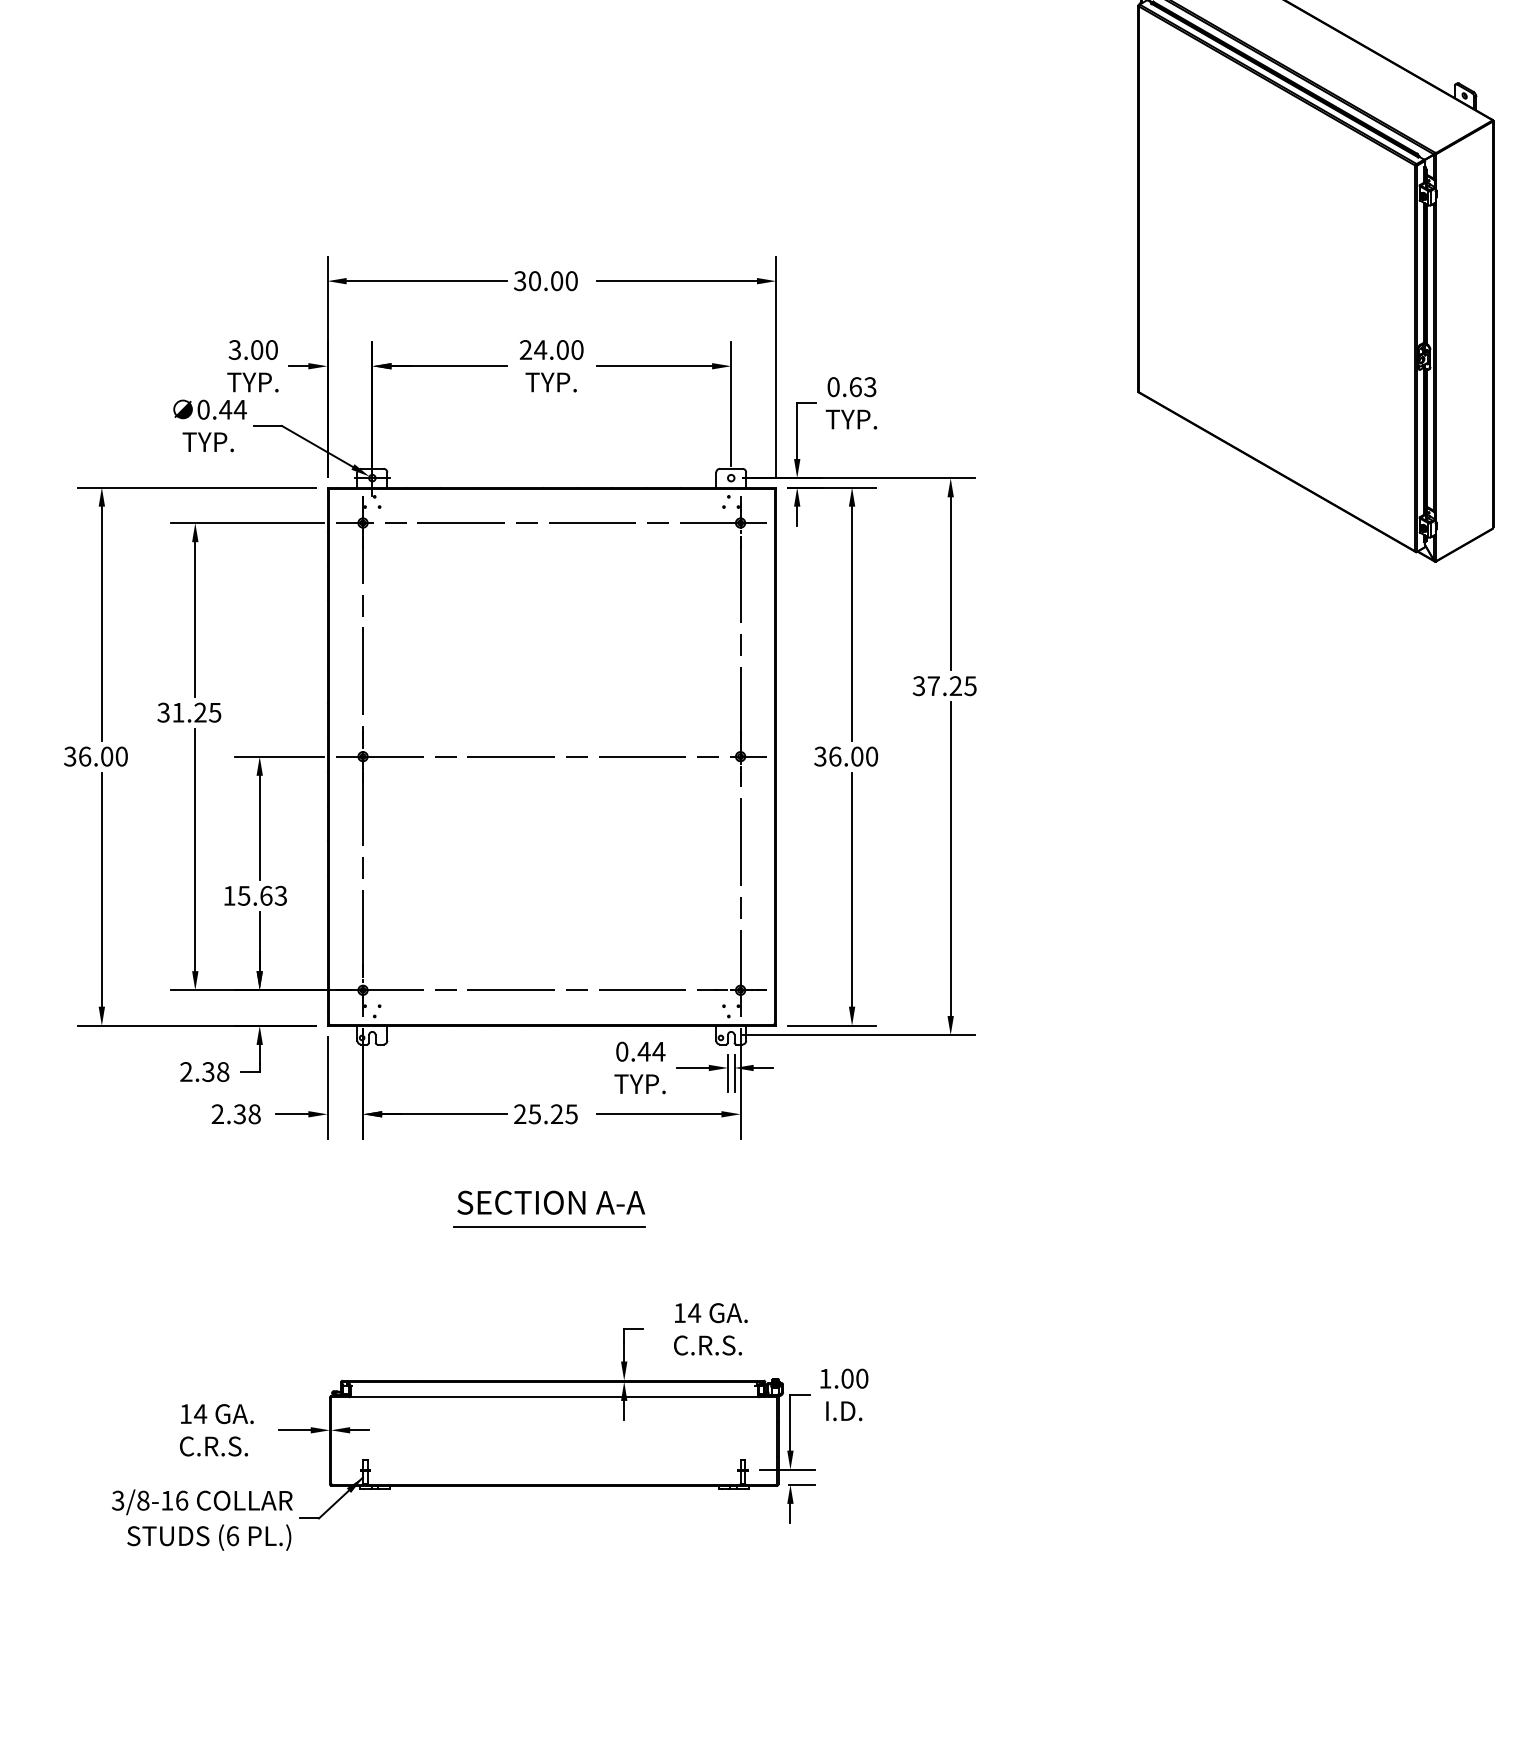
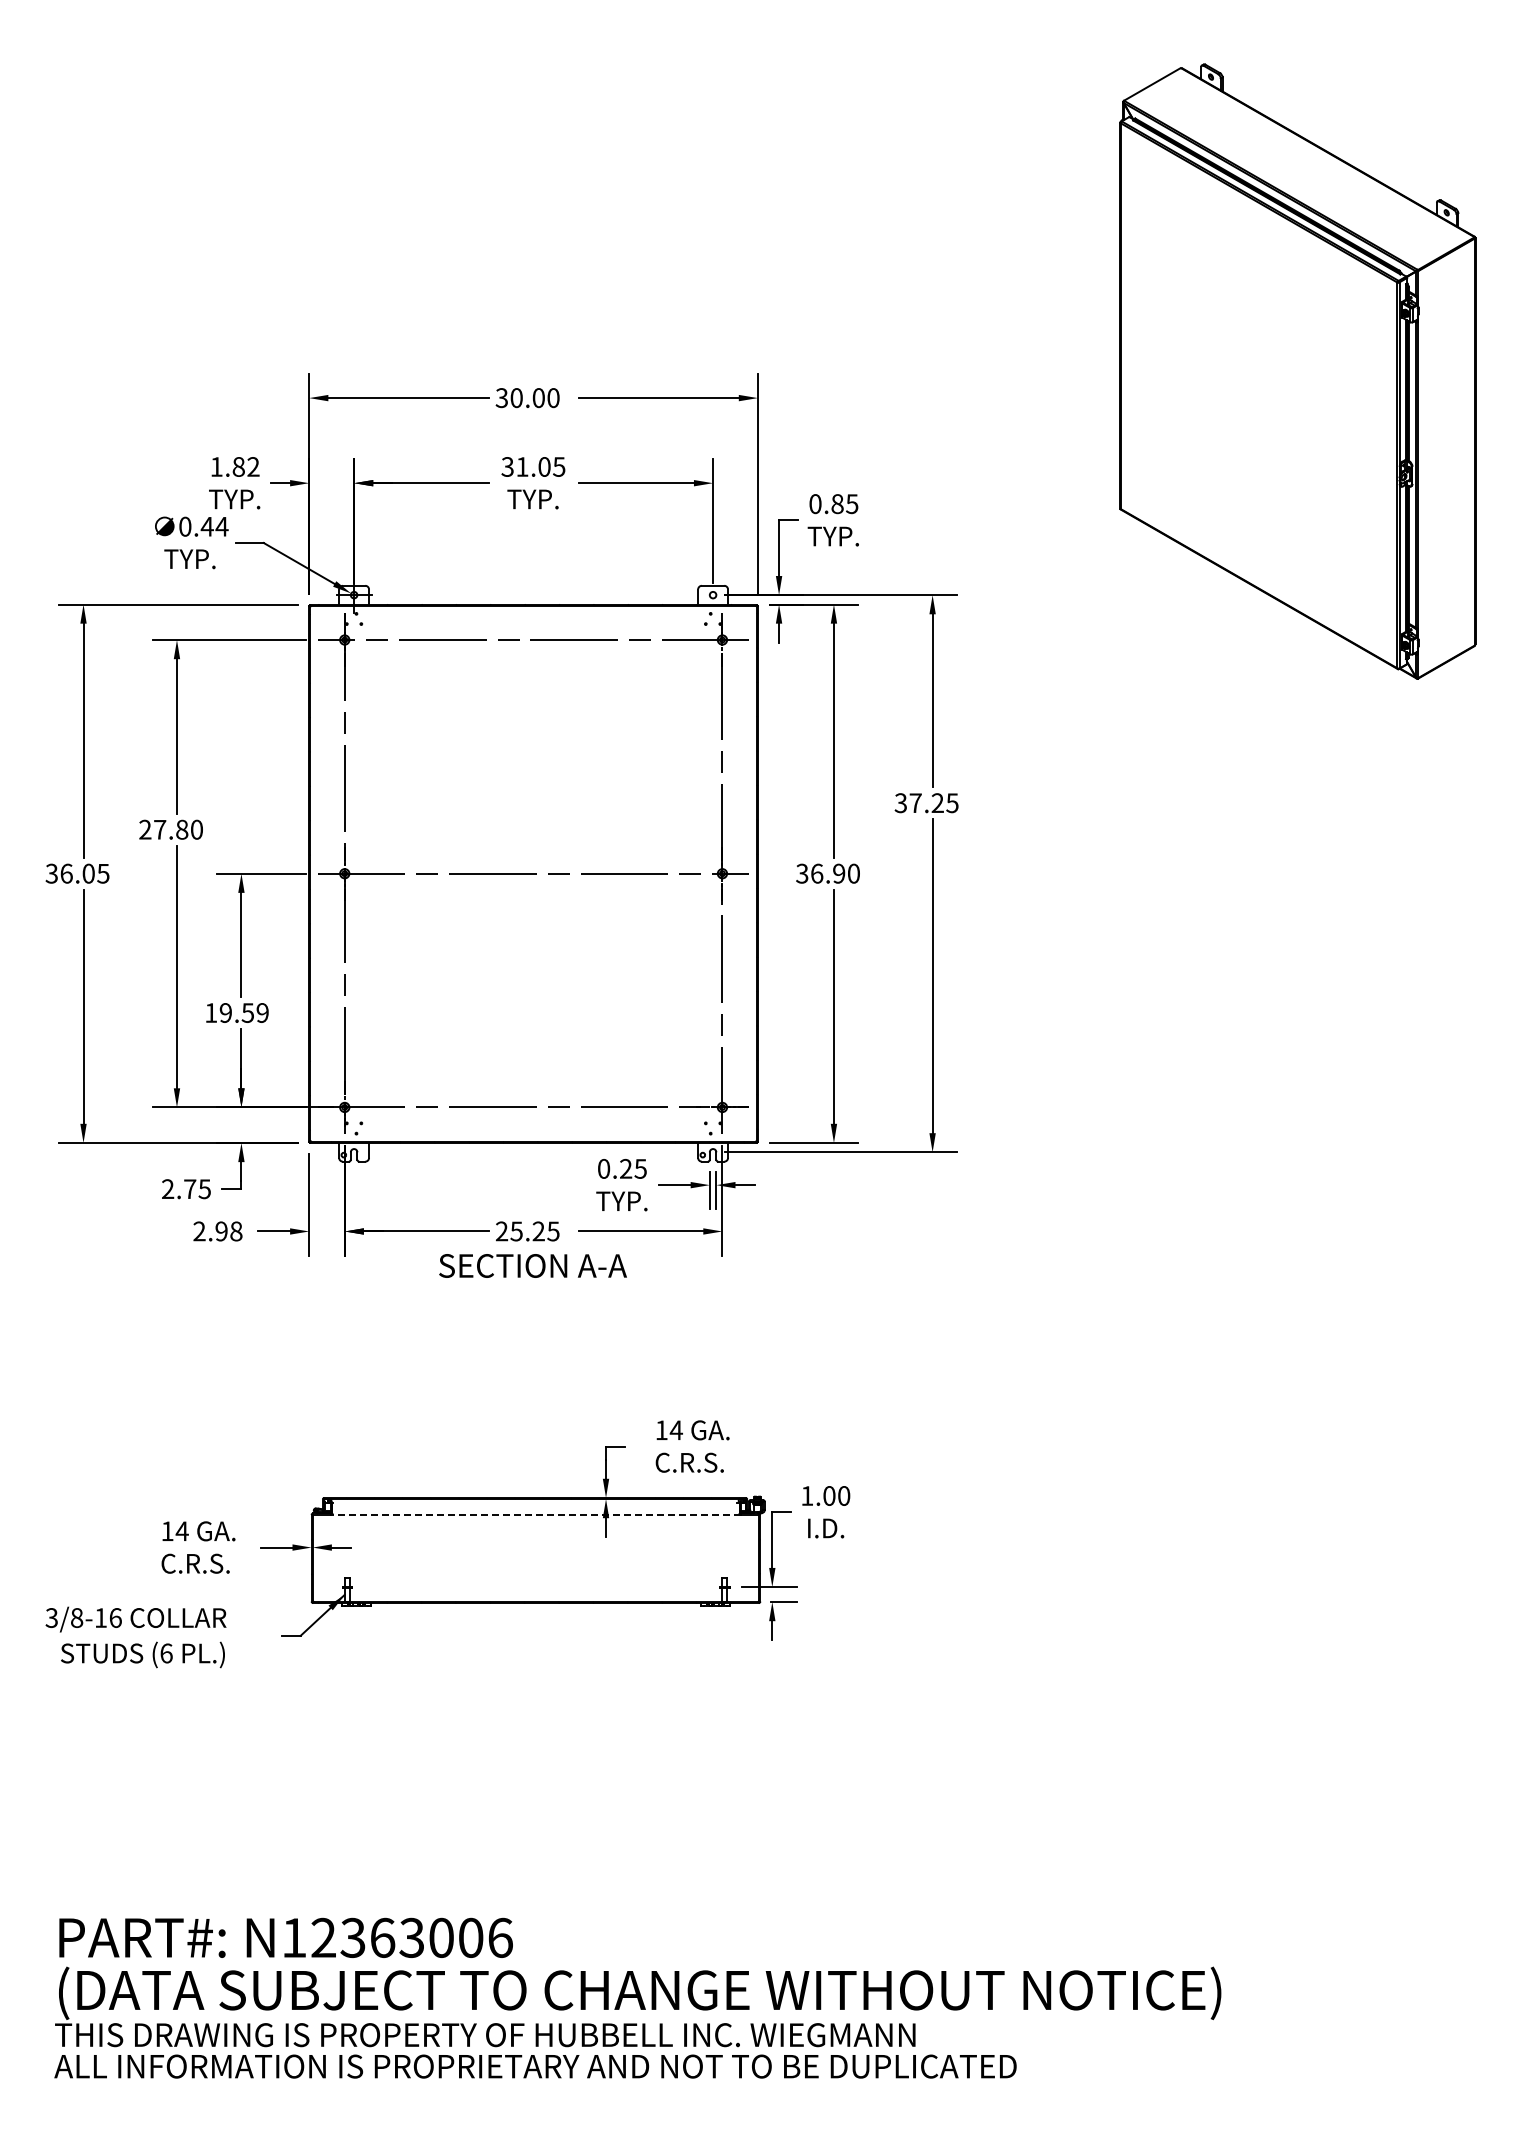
text: (252, 349) -> (234, 466), 3.00 -> 1.82
text: (551, 349) -> (533, 466), 24.00 -> 31.05
text: (862, 386) -> (844, 503), 0.63 -> 0.85
text: (188, 712) -> (170, 829), 31.25 -> 27.80
text: (121, 756) -> (103, 873), 36.00 -> 36.05
text: (857, 756) -> (839, 873), 36.00 -> 36.90
text: (261, 895) -> (243, 1012), 15.63 -> 19.59
text: (651, 1051) -> (633, 1168), 0.44 -> 0.25
text: (214, 1072) -> (196, 1189), 2.38 -> 2.75
text: (239, 1114) -> (221, 1231), 2.38 -> 2.98
text: (550, 1202) -> (532, 1265), moved
line: (549, 1226) -> (531, 1343), removed
line: (553, 1397) -> (535, 1514), solid -> dashed
text: (201, 1520) -> (135, 1637), moved

